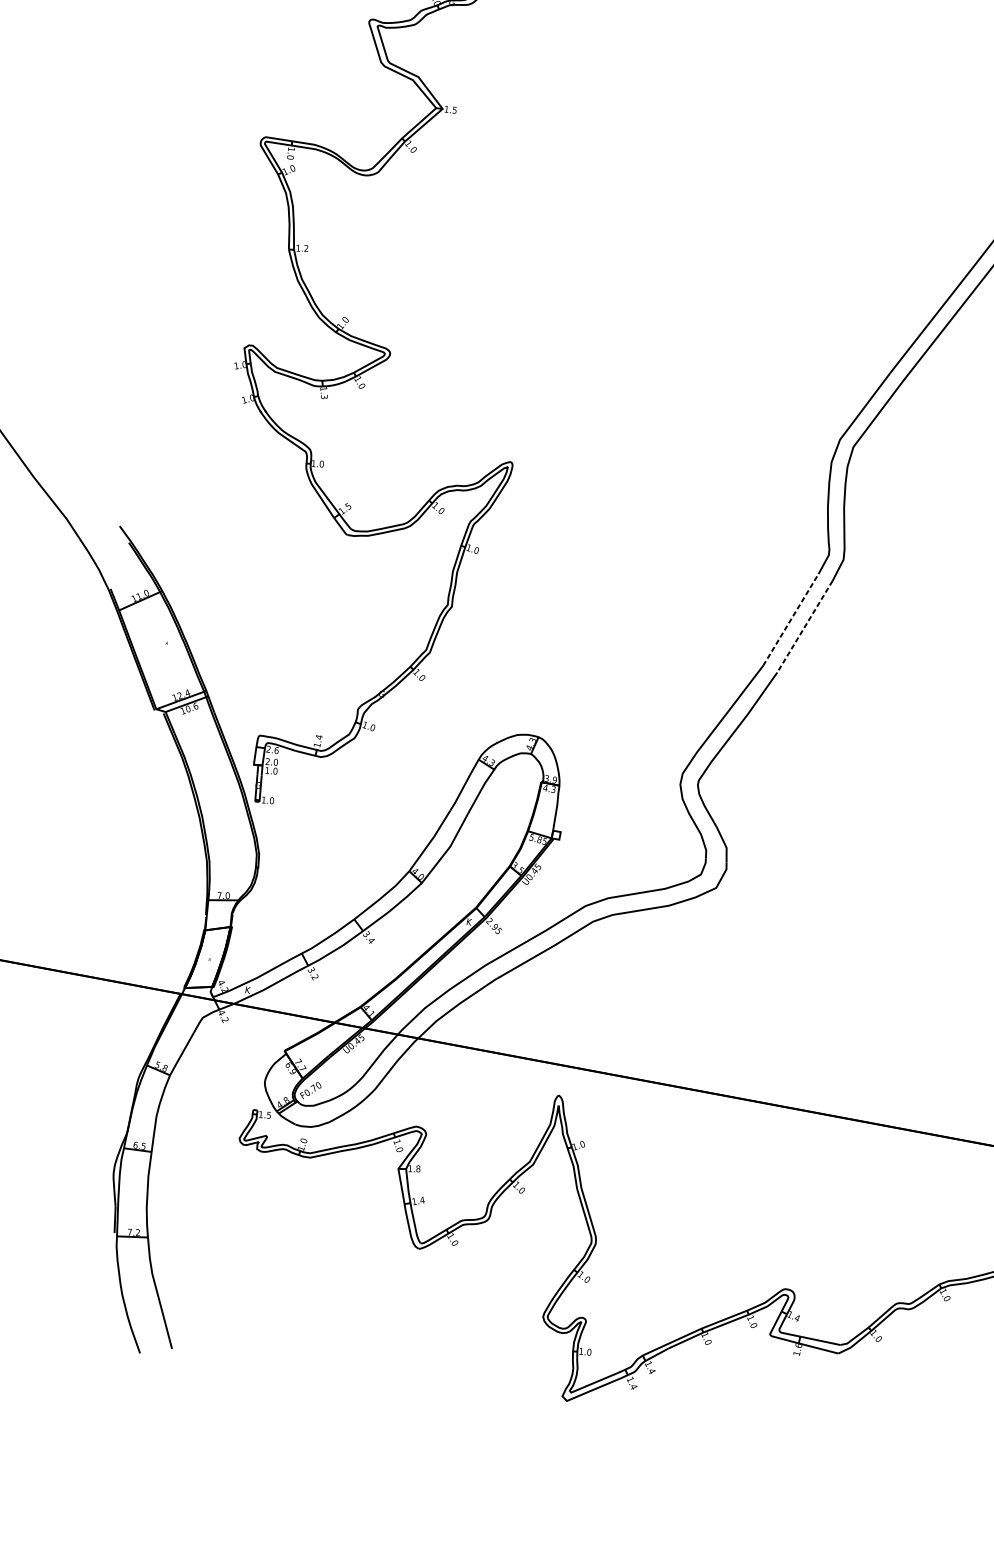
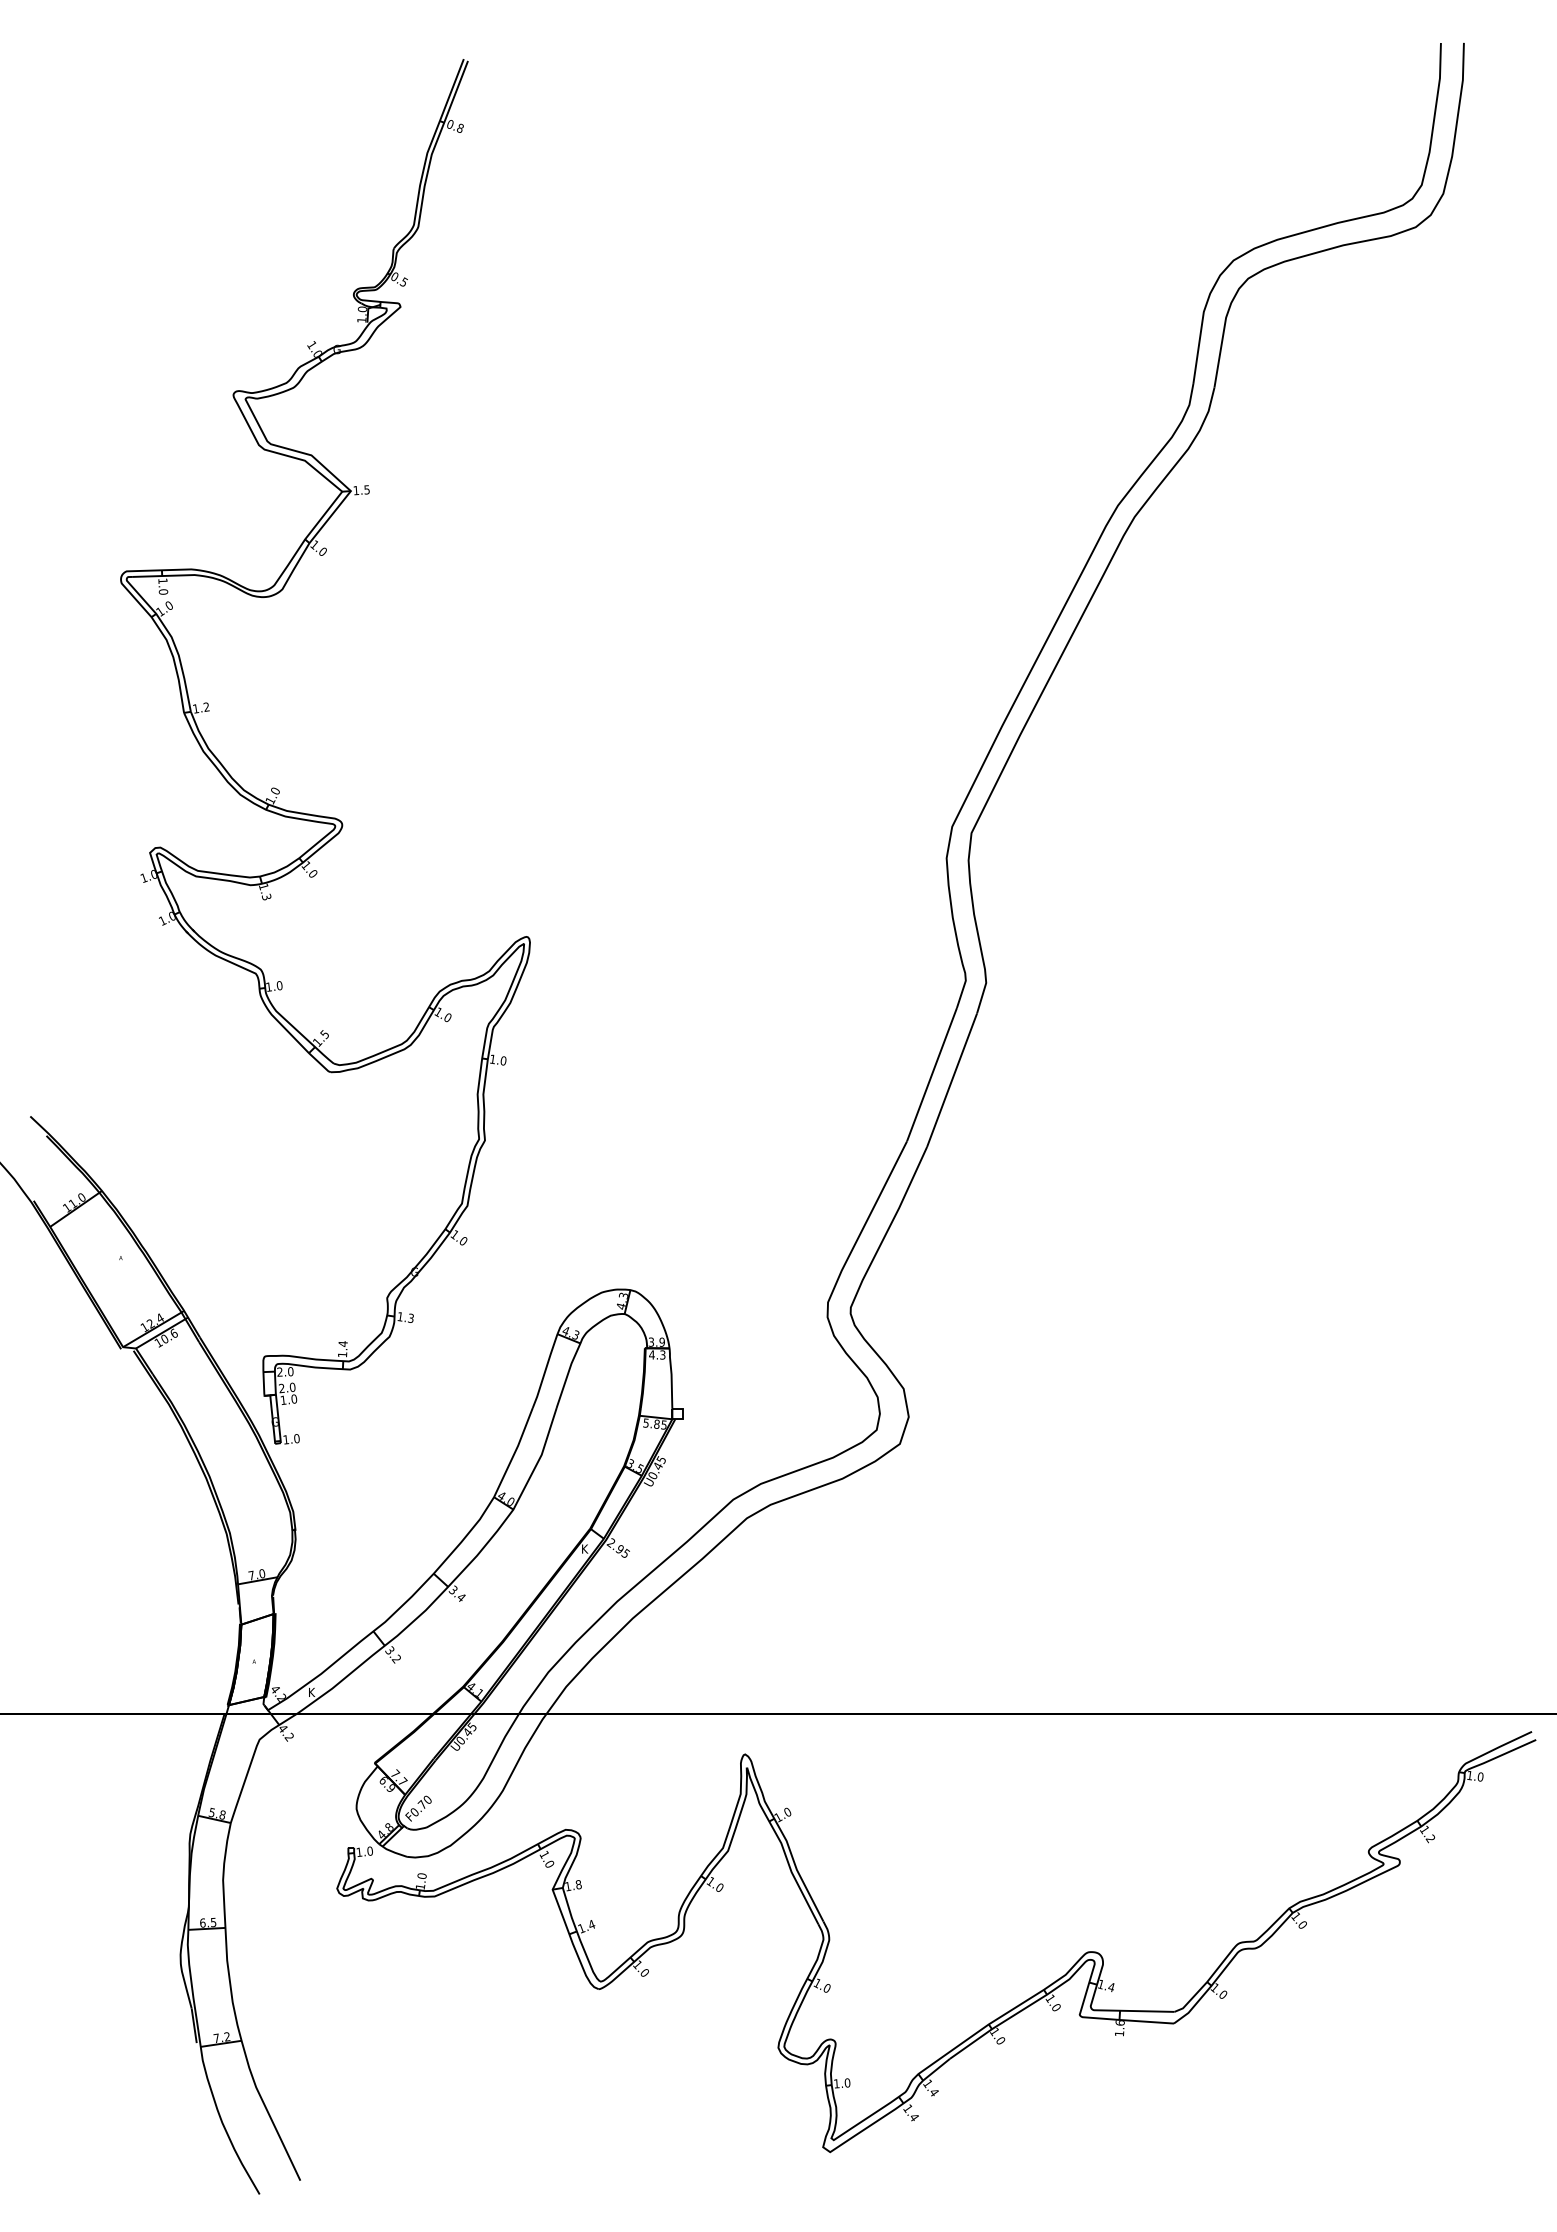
line: (791, 619) -> (932, 1074), dashed -> solid
line: (804, 626) -> (951, 1080), dashed -> solid
text: (372, 727) -> (410, 1317), 1.0 -> 1.3
text: (276, 750) -> (290, 1371), 2.6 -> 2.0
text: (268, 1114) -> (369, 1850), 1.5 -> 1.0

